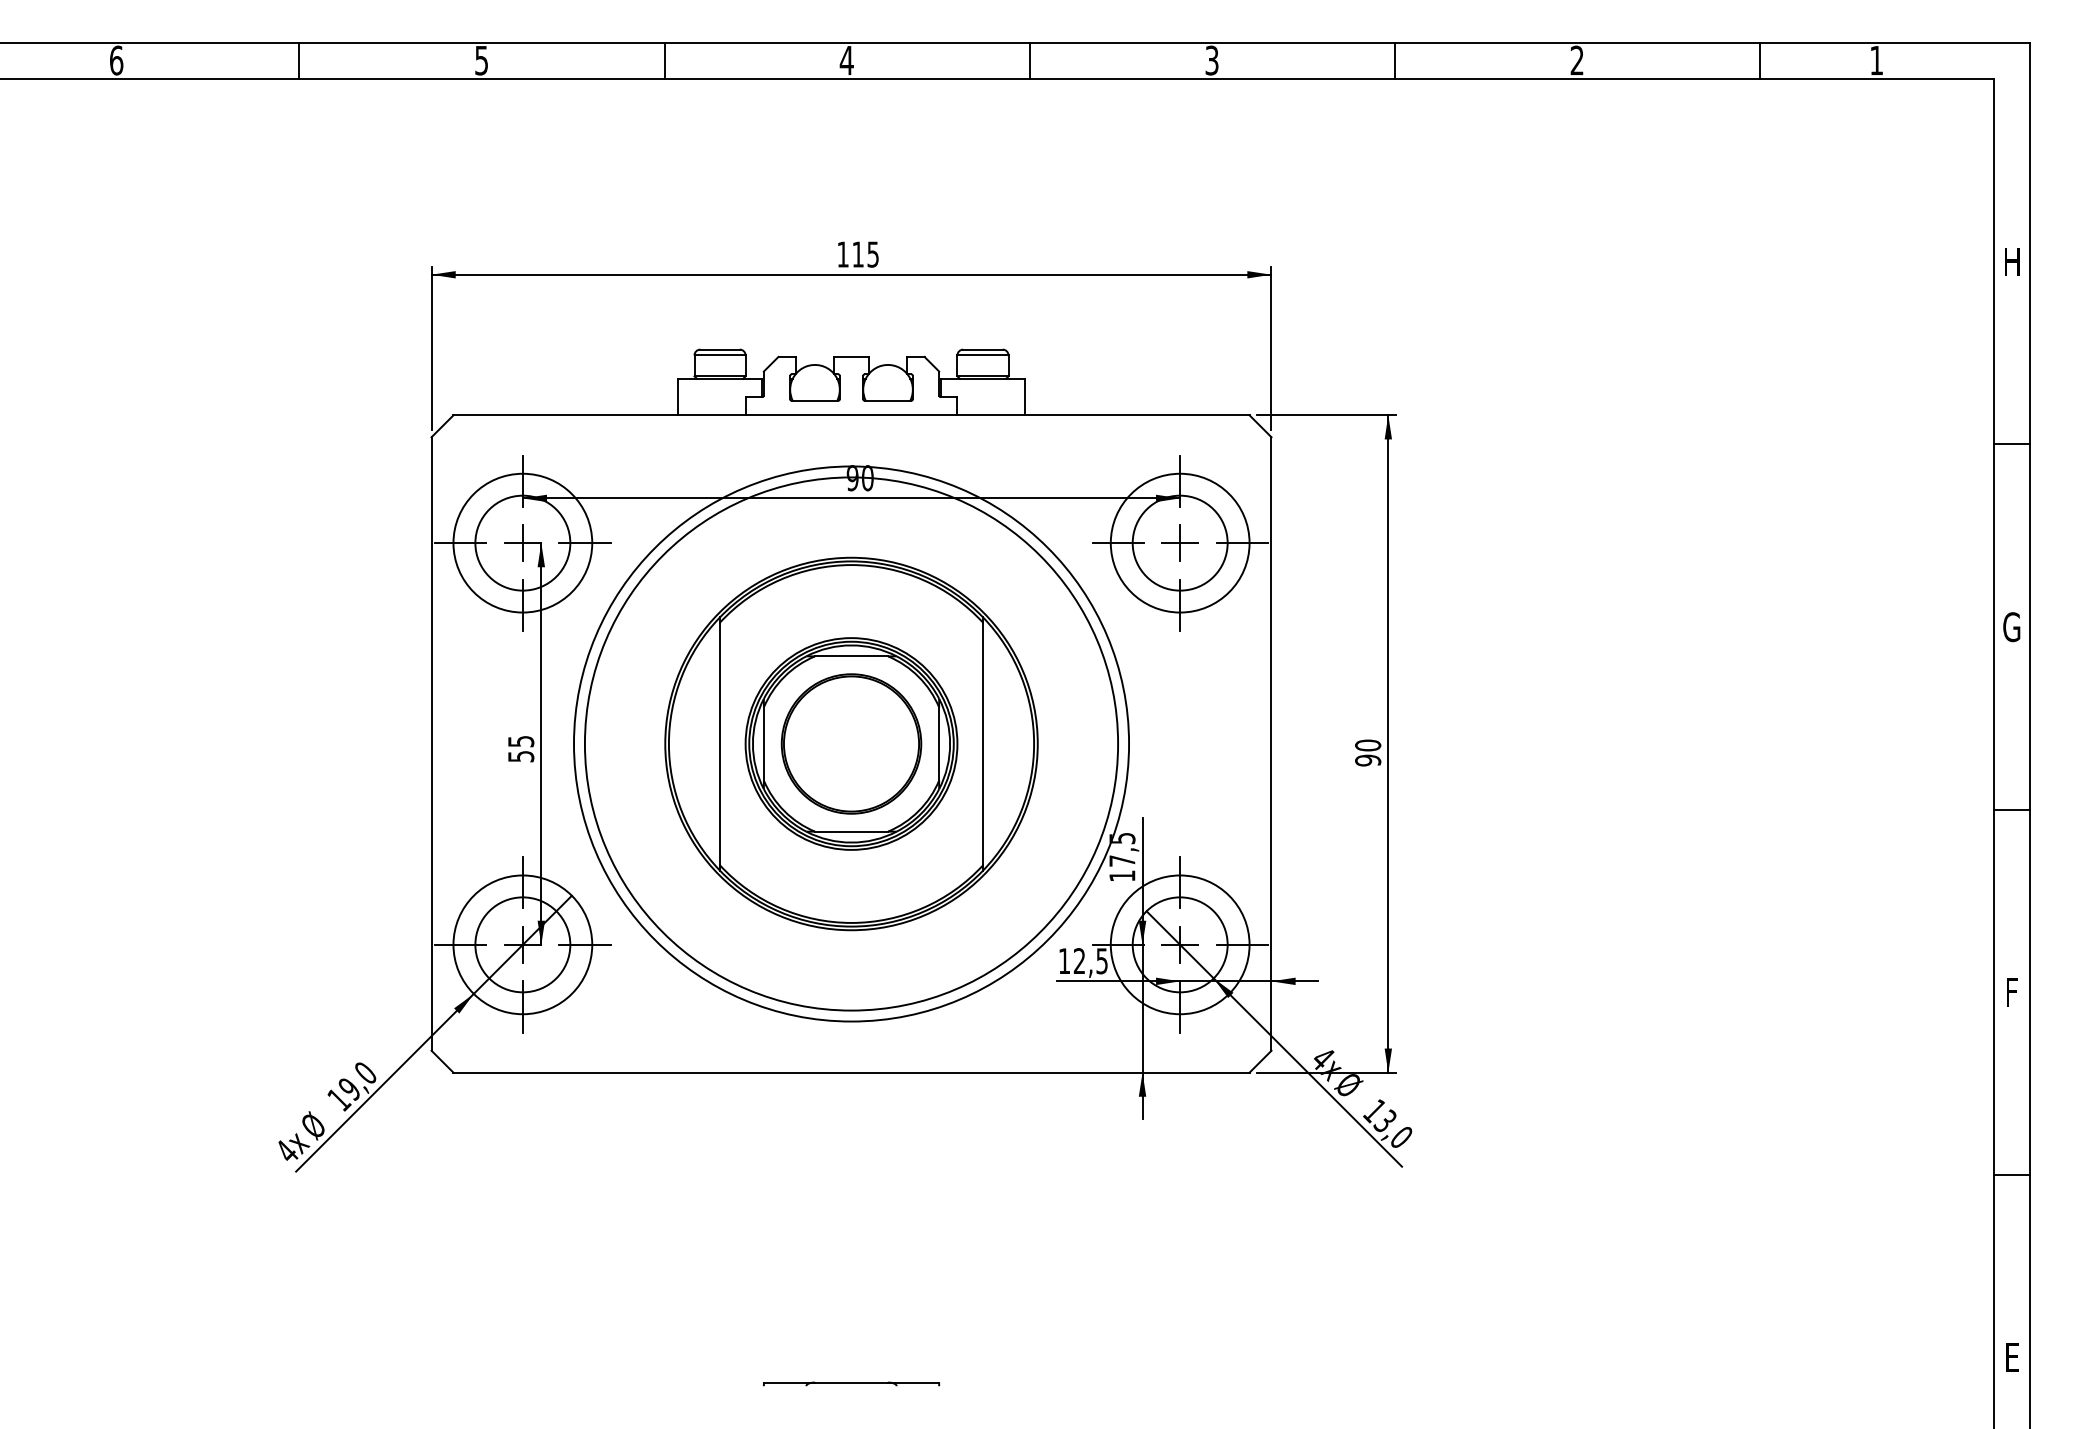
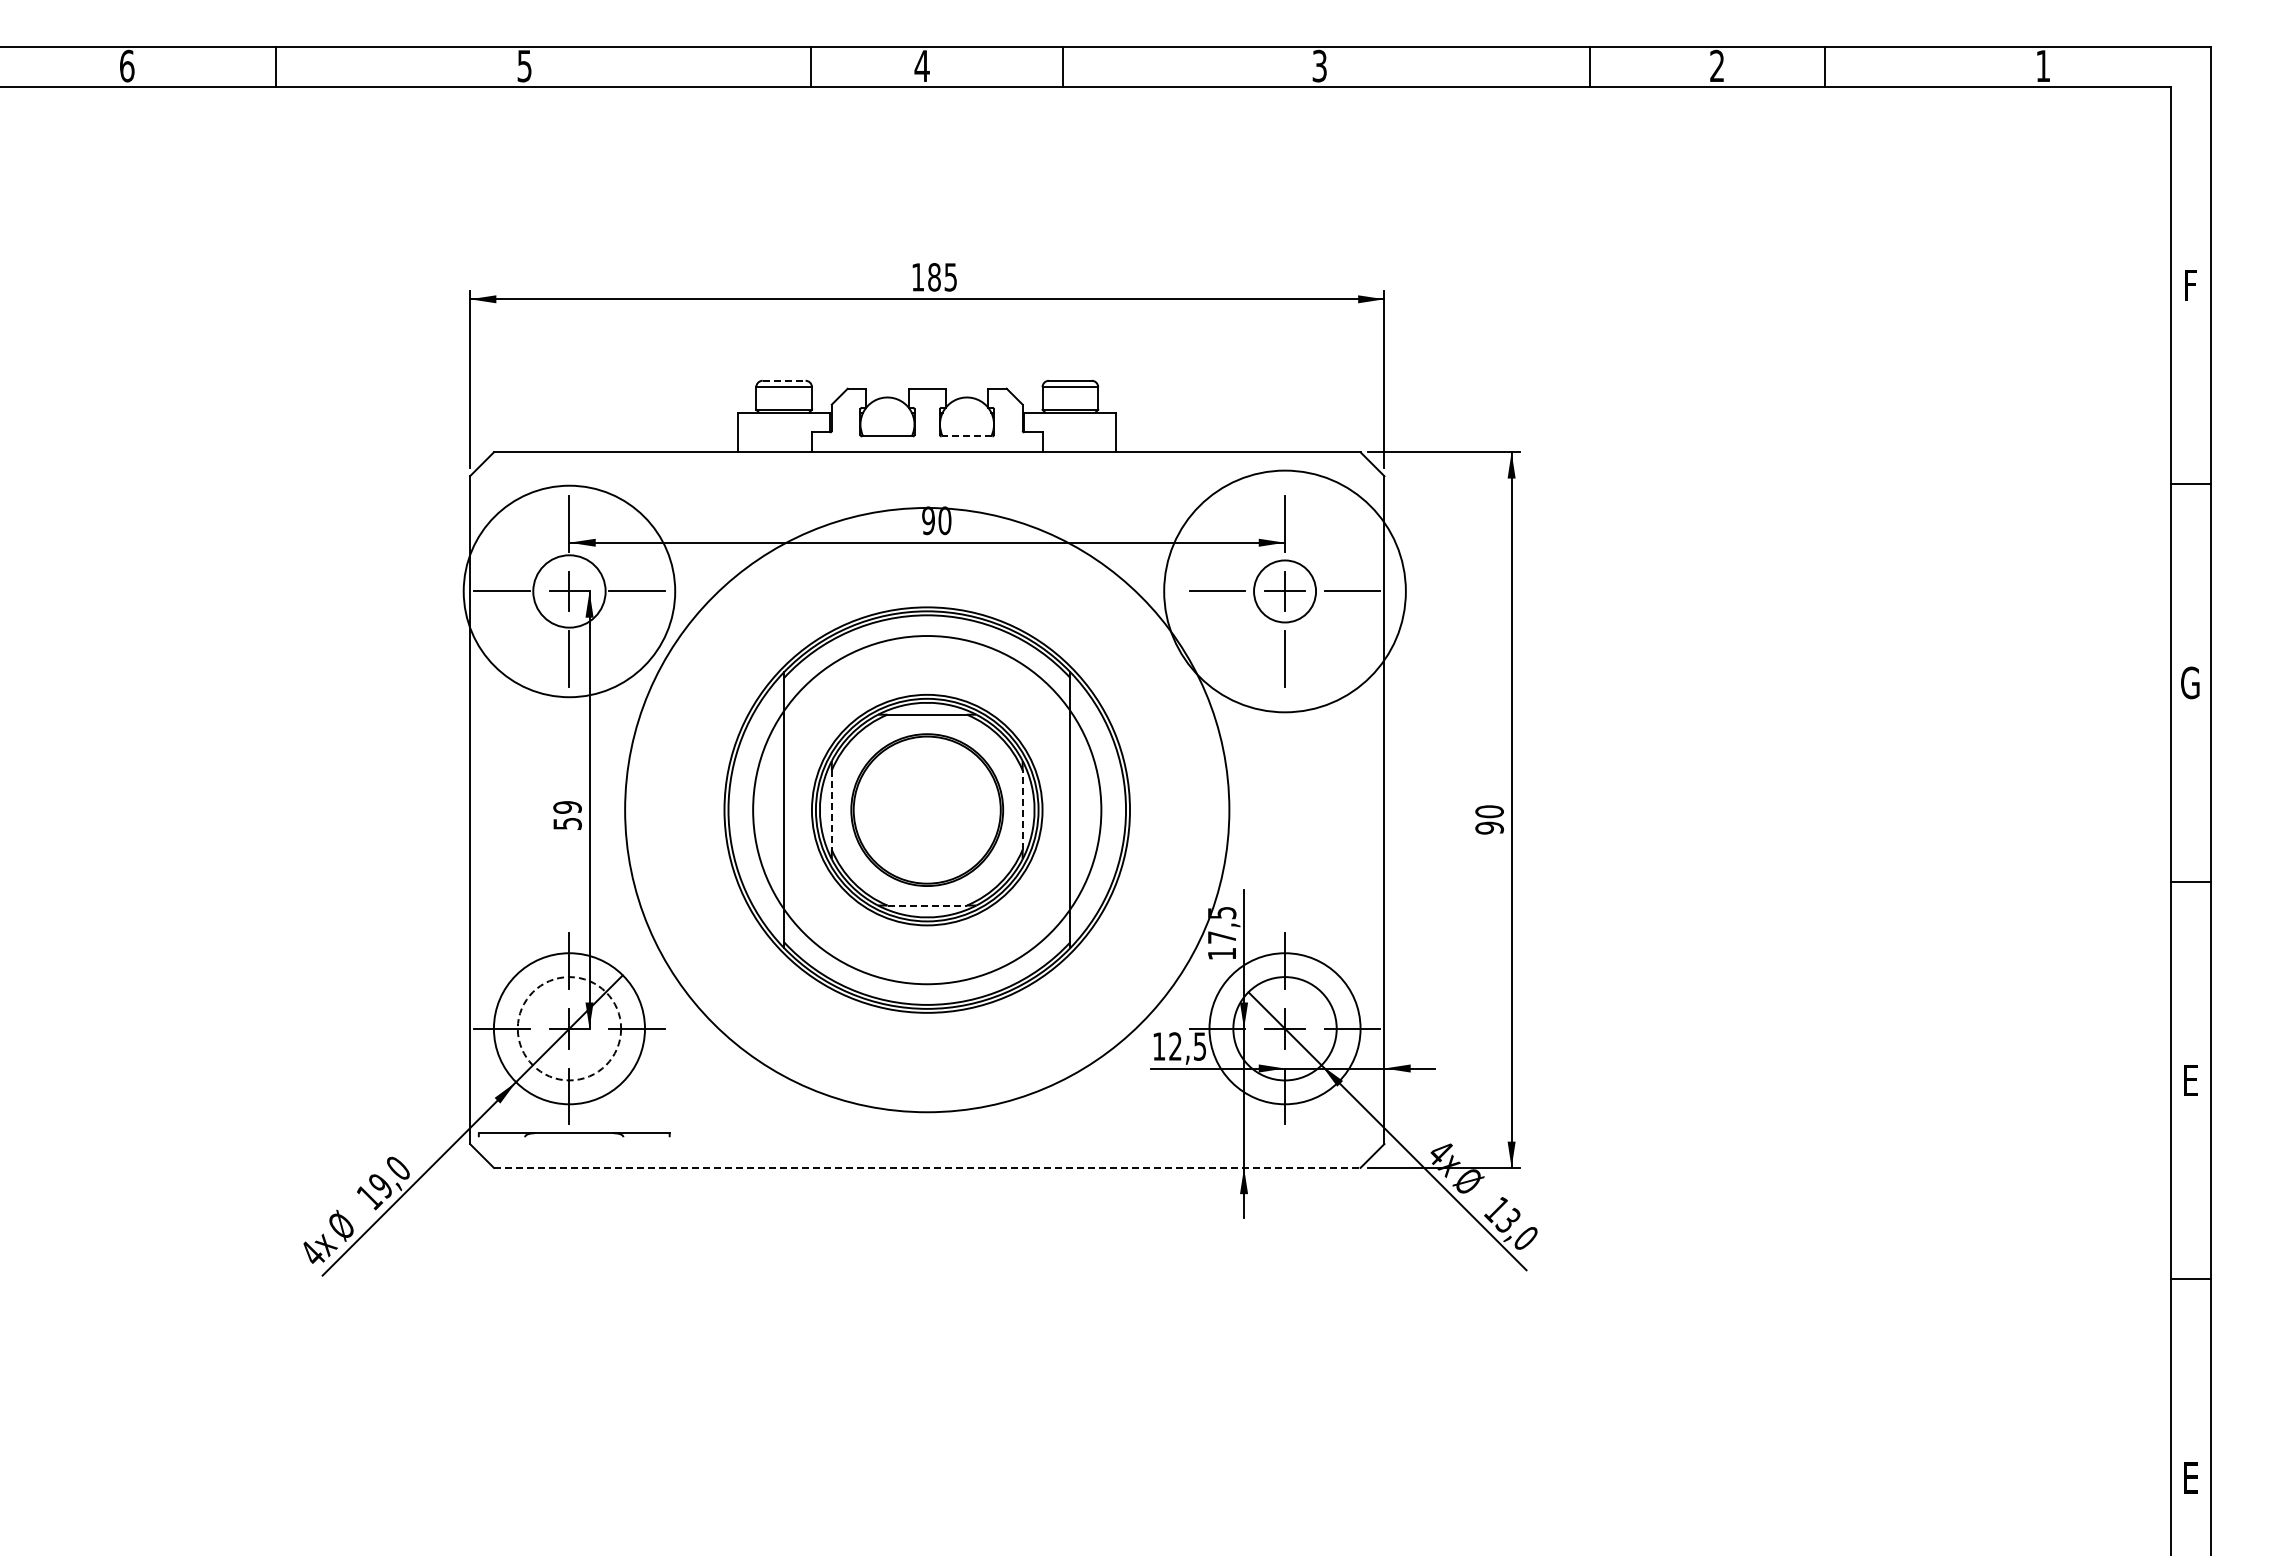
line: (299, 60) -> (276, 66), moved
line: (664, 60) -> (810, 66), moved
line: (1029, 60) -> (1063, 66), moved
line: (1394, 60) -> (1589, 66), moved
line: (1760, 60) -> (1825, 66), moved
text: (858, 254) -> (934, 277), 115 -> 185
text: (2011, 262) -> (2190, 285), H -> F
line: (720, 349) -> (784, 380), solid -> dashed
line: (887, 400) -> (966, 436), solid -> dashed
circle: (522, 543) -> (569, 591), size x0.7
circle: (522, 543) -> (569, 591), size x1.4
circle: (1179, 543) -> (1284, 591), size x0.6
circle: (1179, 543) -> (1284, 591), size x1.6
text: (521, 741) -> (567, 807), 55 -> 59
circle: (851, 743) -> (927, 809), size x0.6
line: (763, 744) -> (831, 810), solid -> dashed
line: (939, 744) -> (1022, 810), solid -> dashed
line: (851, 831) -> (927, 905), solid -> dashed
circle: (522, 944) -> (569, 1028), solid -> dashed
text: (2011, 992) -> (2190, 1080), F -> E
line: (851, 1072) -> (927, 1167), solid -> dashed
part: (851, 1383) -> (574, 1134), moved

